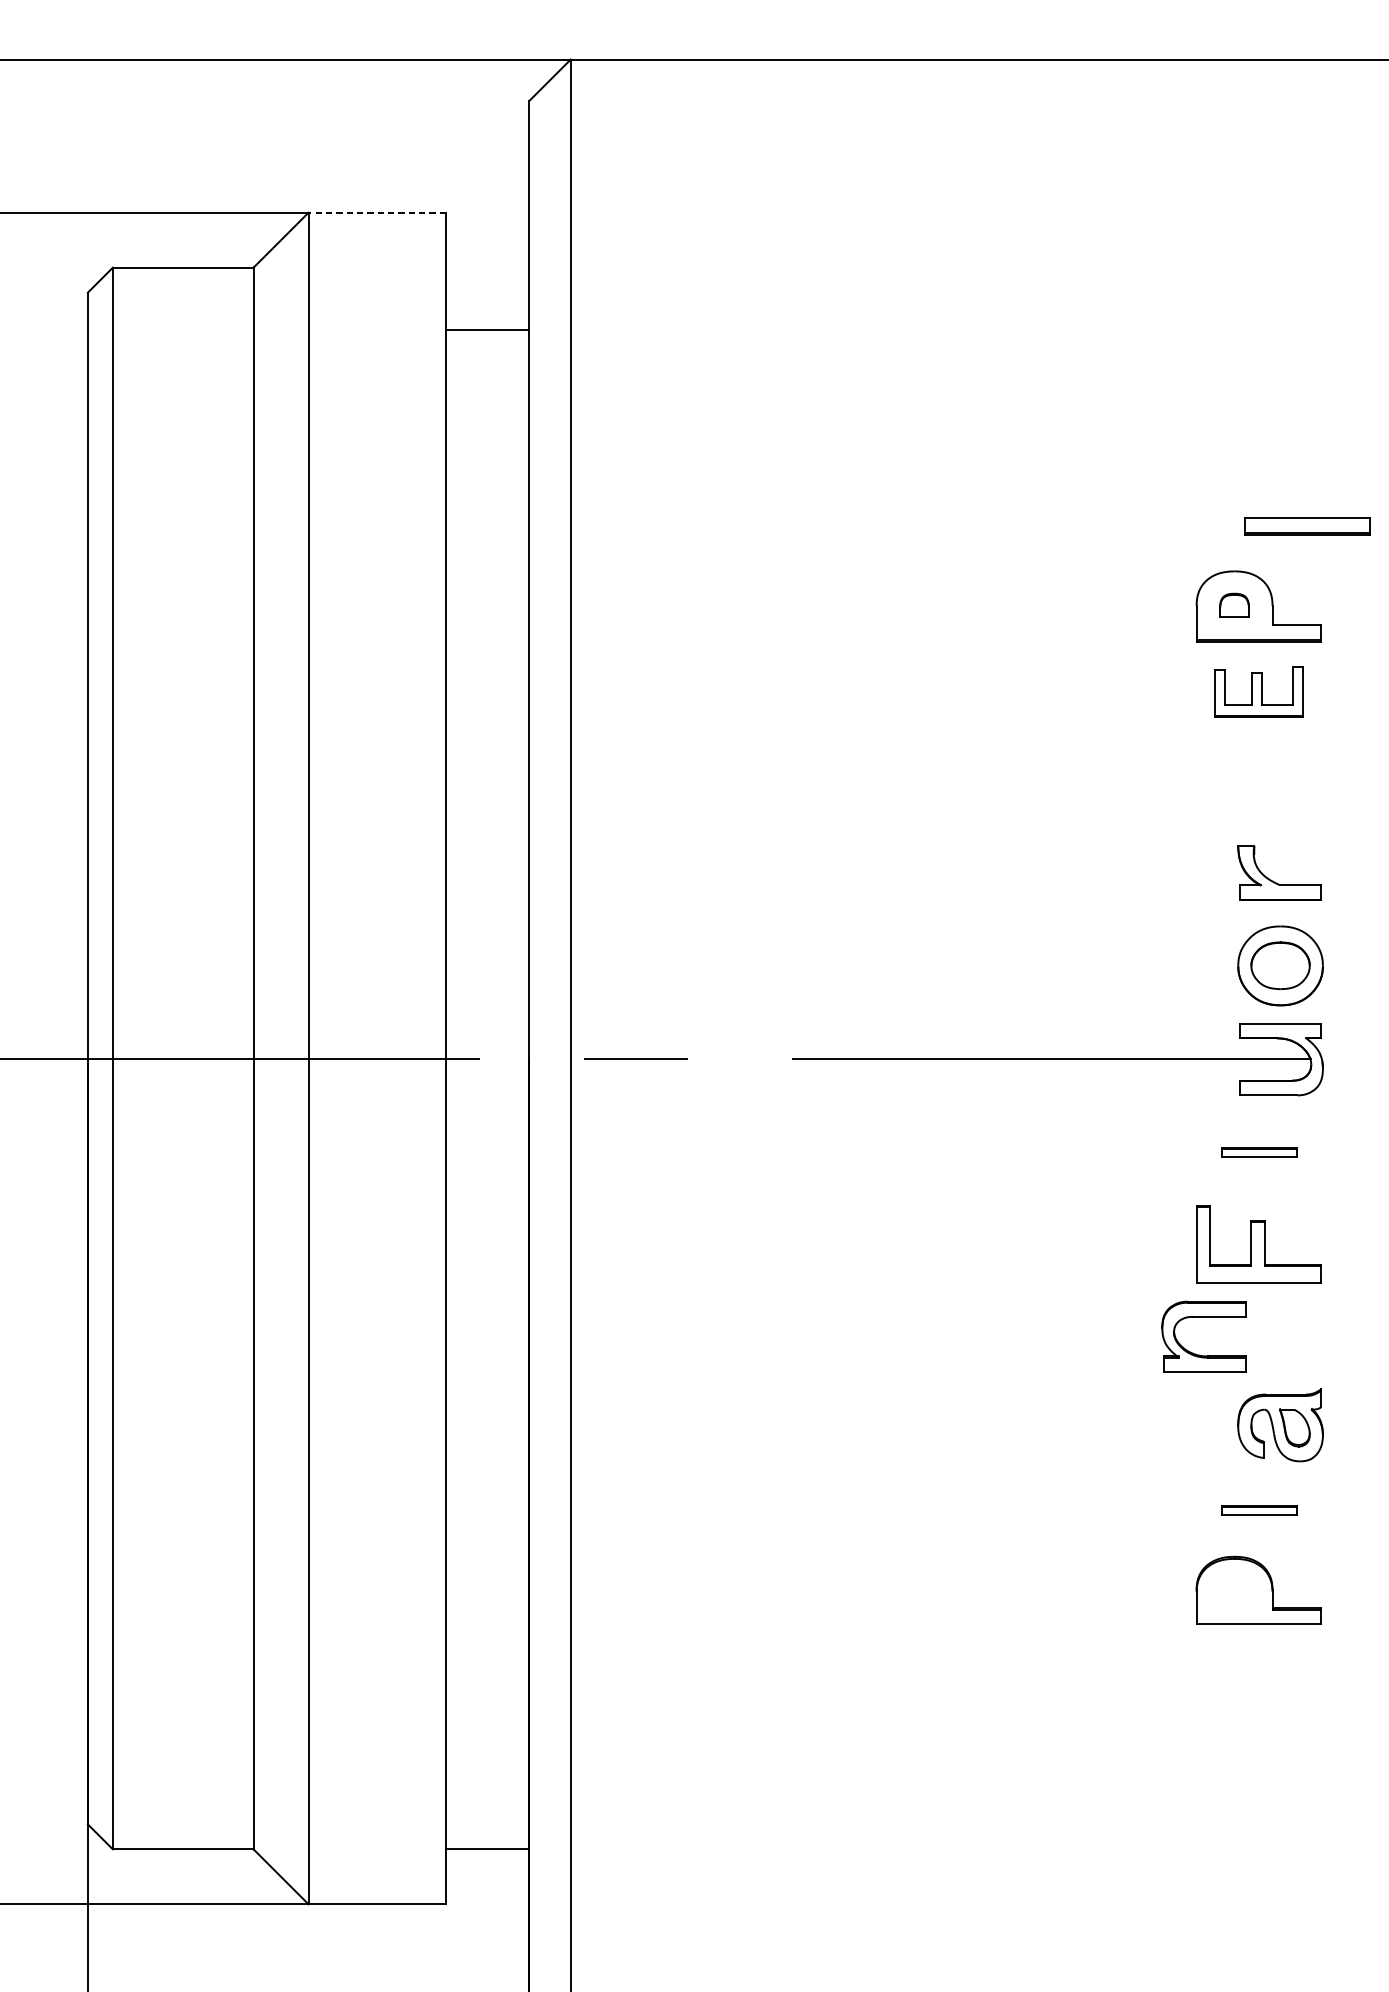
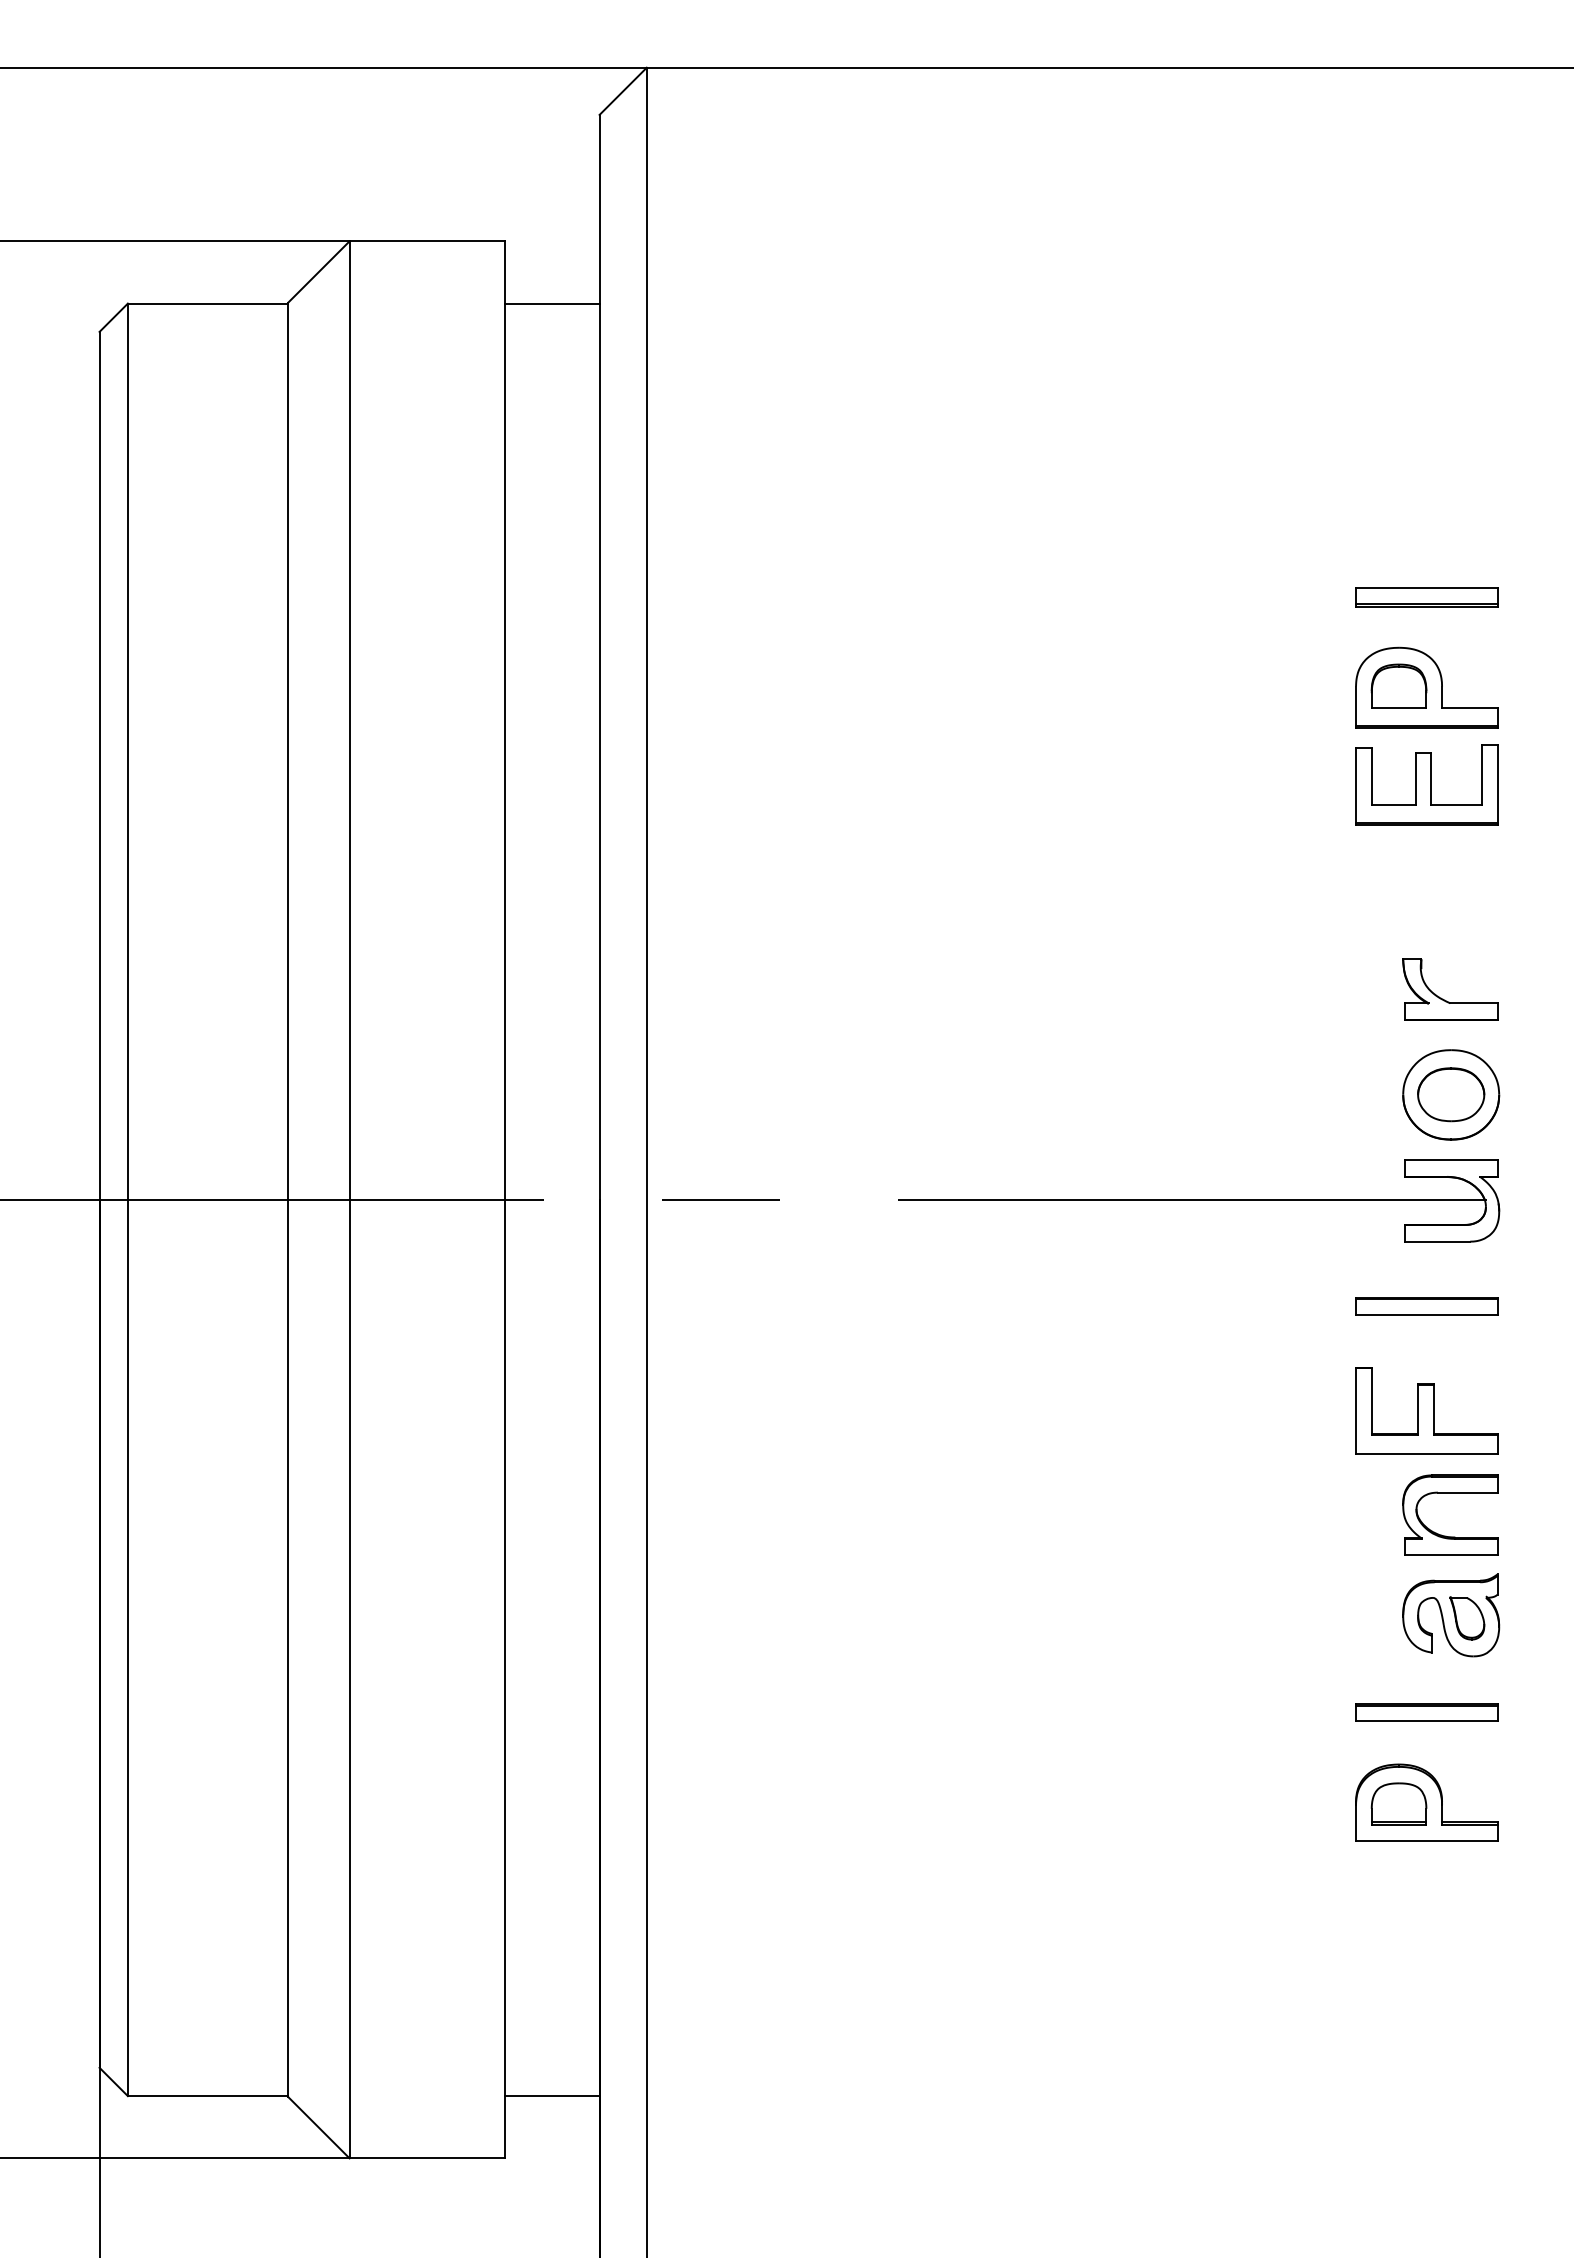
line: (377, 212) -> (427, 241), dashed -> solid
line: (487, 330) -> (552, 303), moved
part: (1307, 527) -> (1426, 597), moved
part: (1234, 604) -> (1398, 685), size x1.67
part: (1258, 692) -> (1426, 784), size x1.43
part: (1258, 1152) -> (1426, 1306), size x1.67
part: (1204, 1317) -> (1450, 1493), moved
part: (1258, 1510) -> (1426, 1712), size x1.67
part: (1234, 1591) -> (1398, 1803), added

